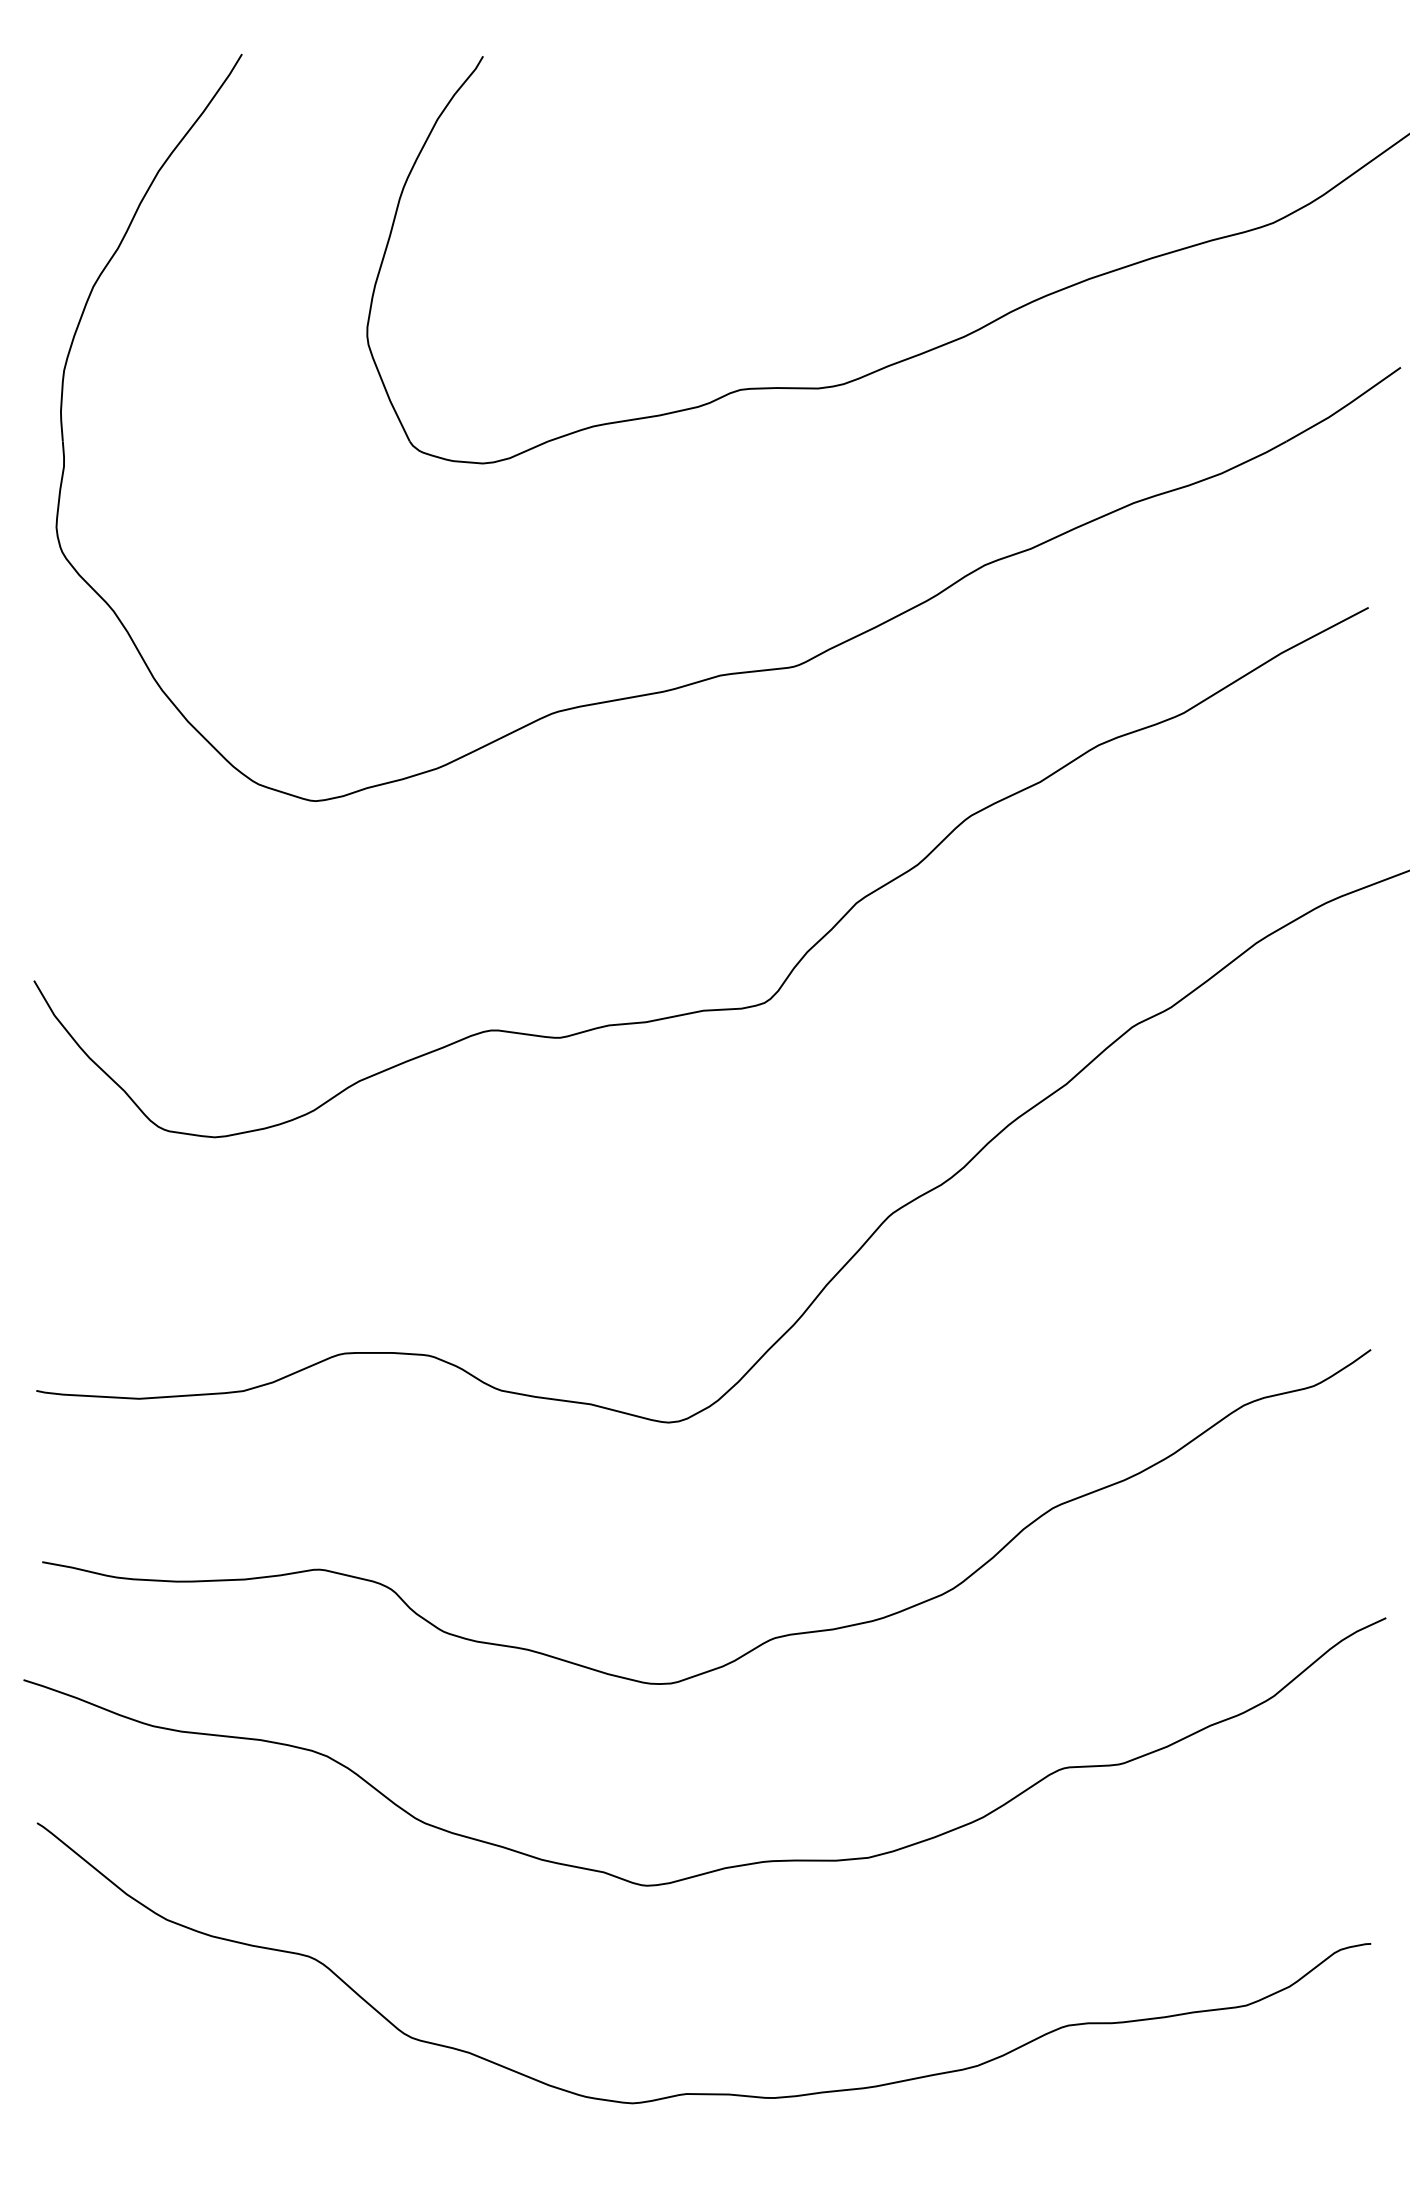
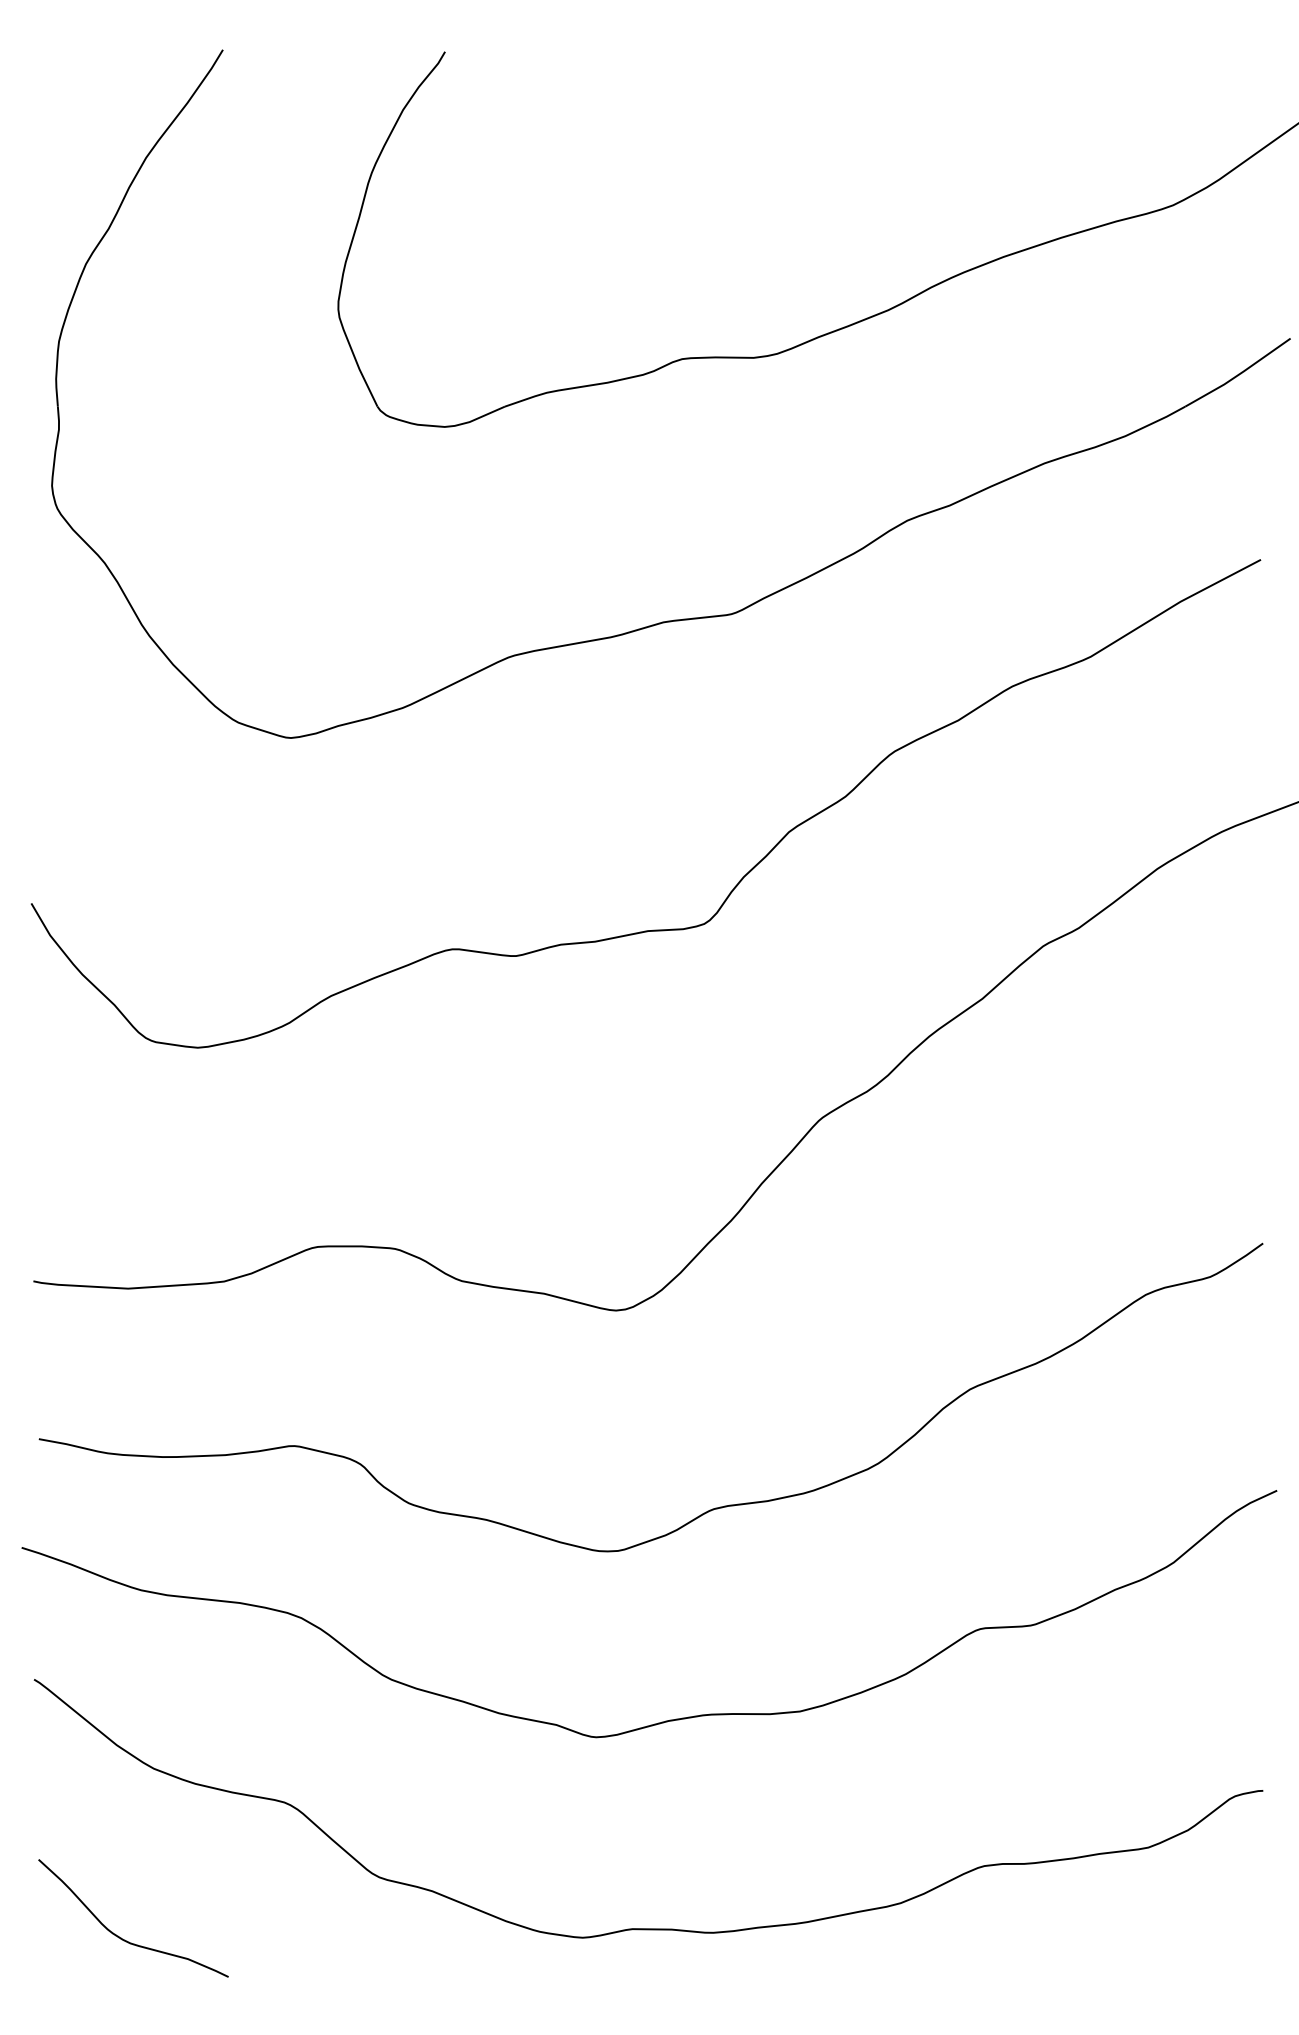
curve: (132, 2103) -> (122, 1937), added

